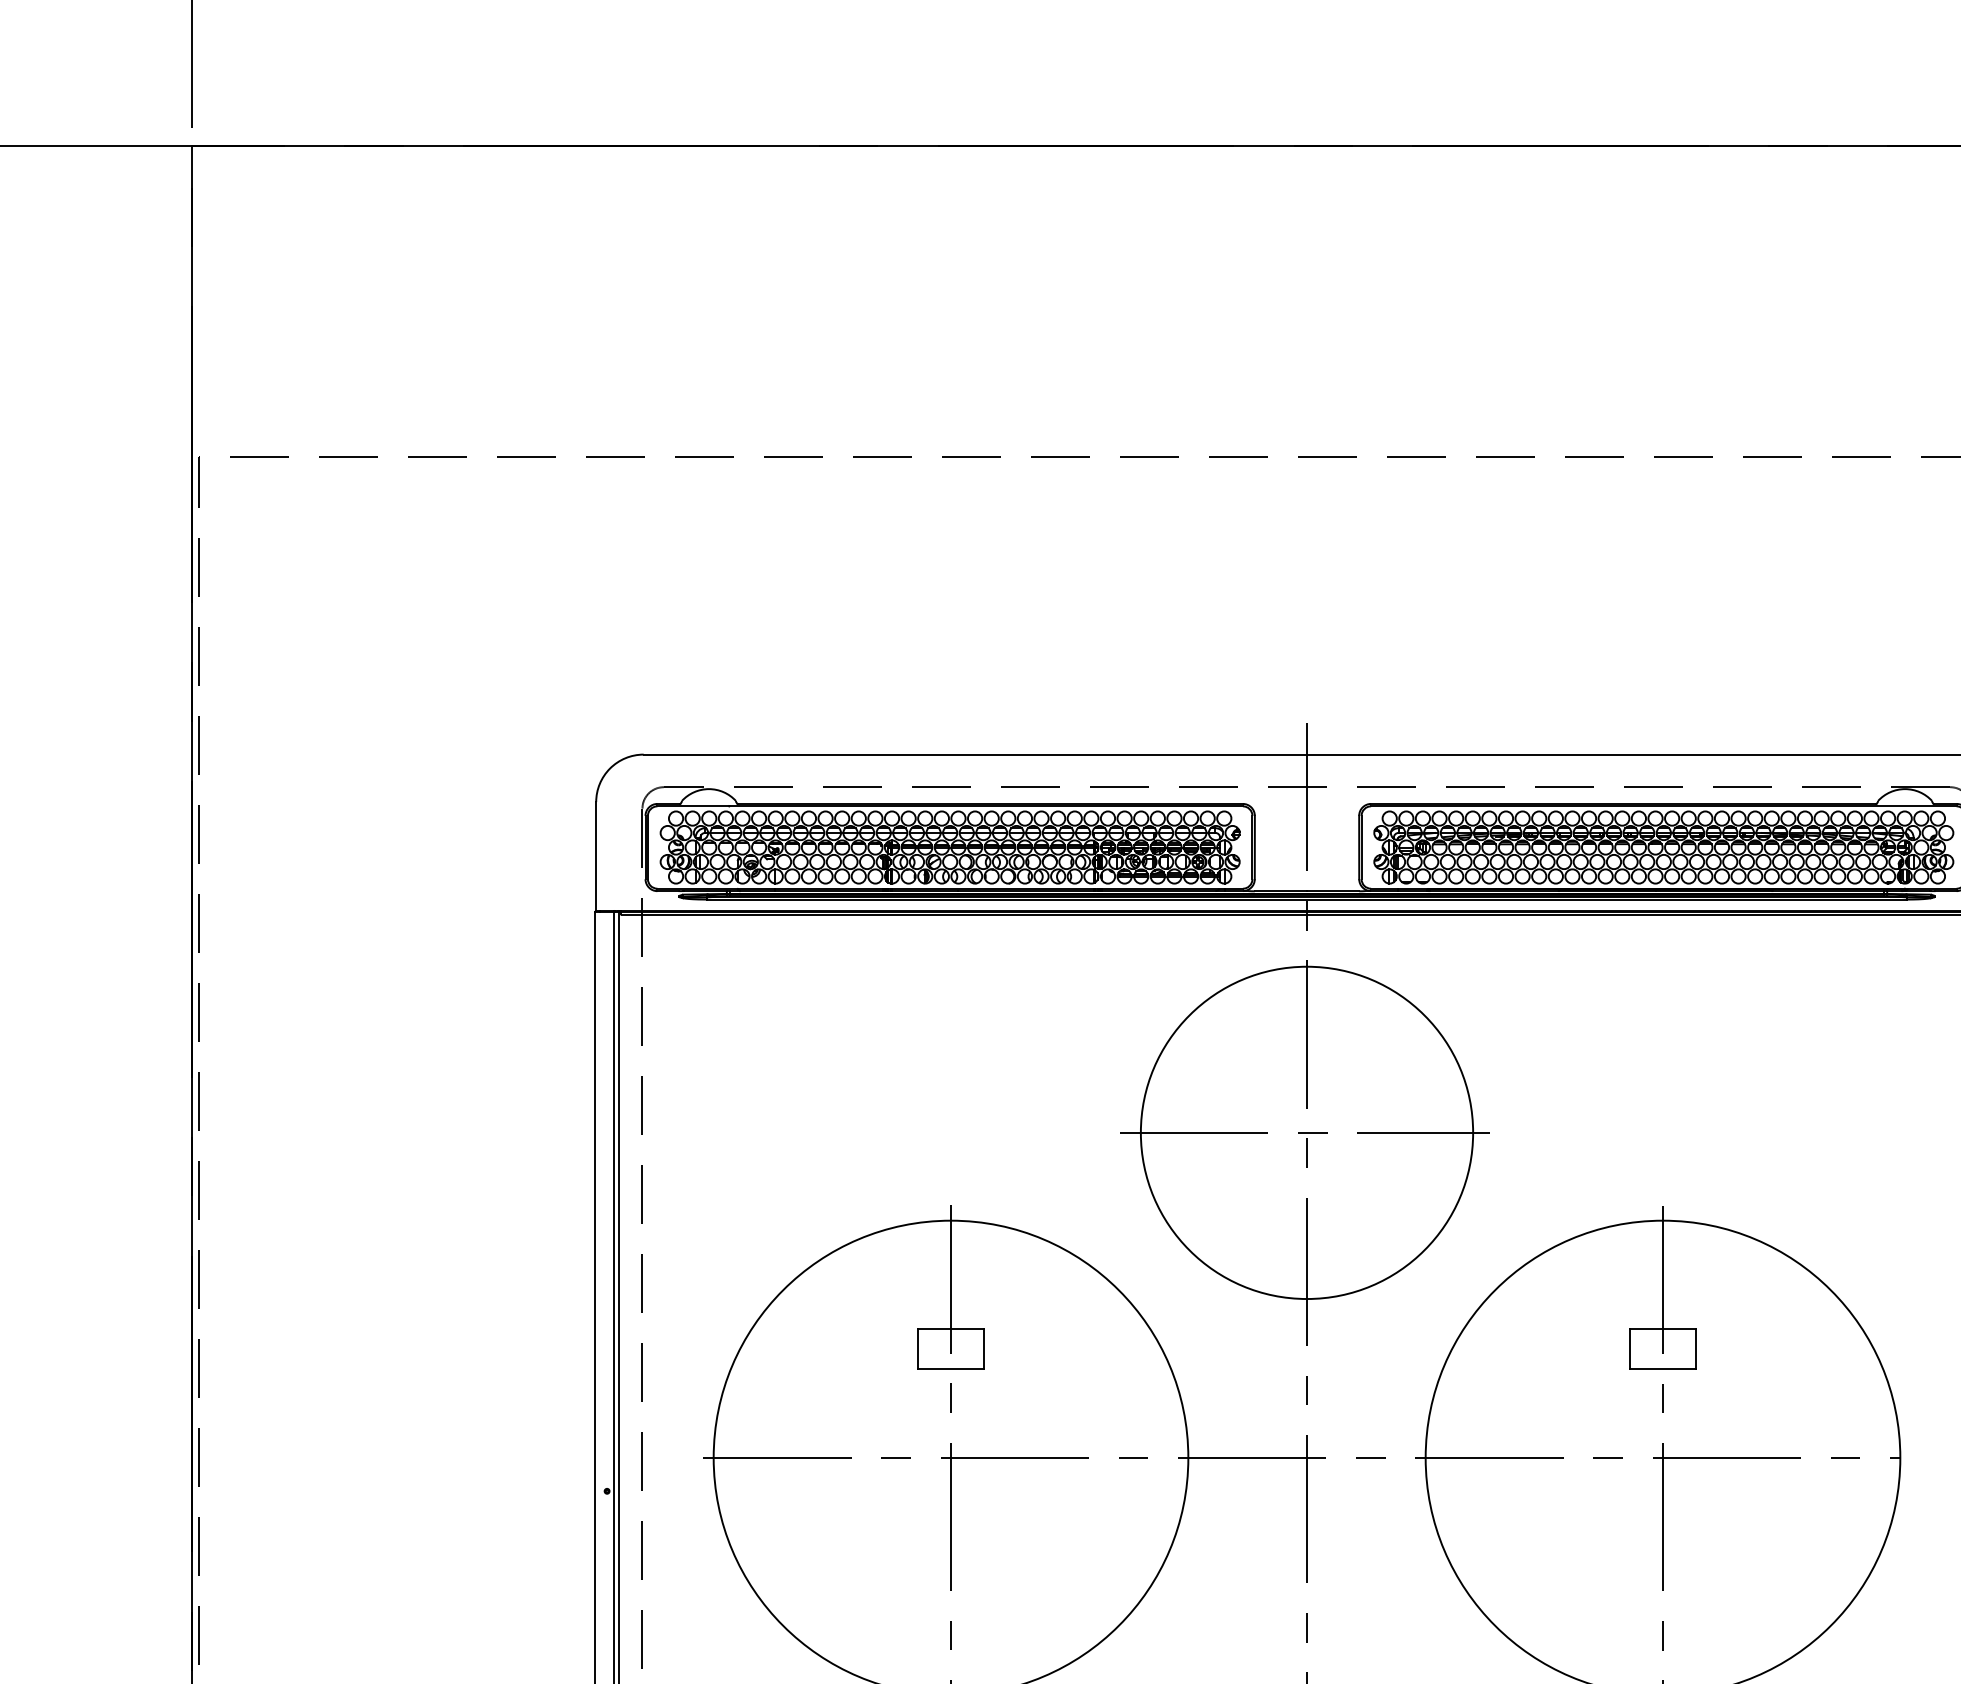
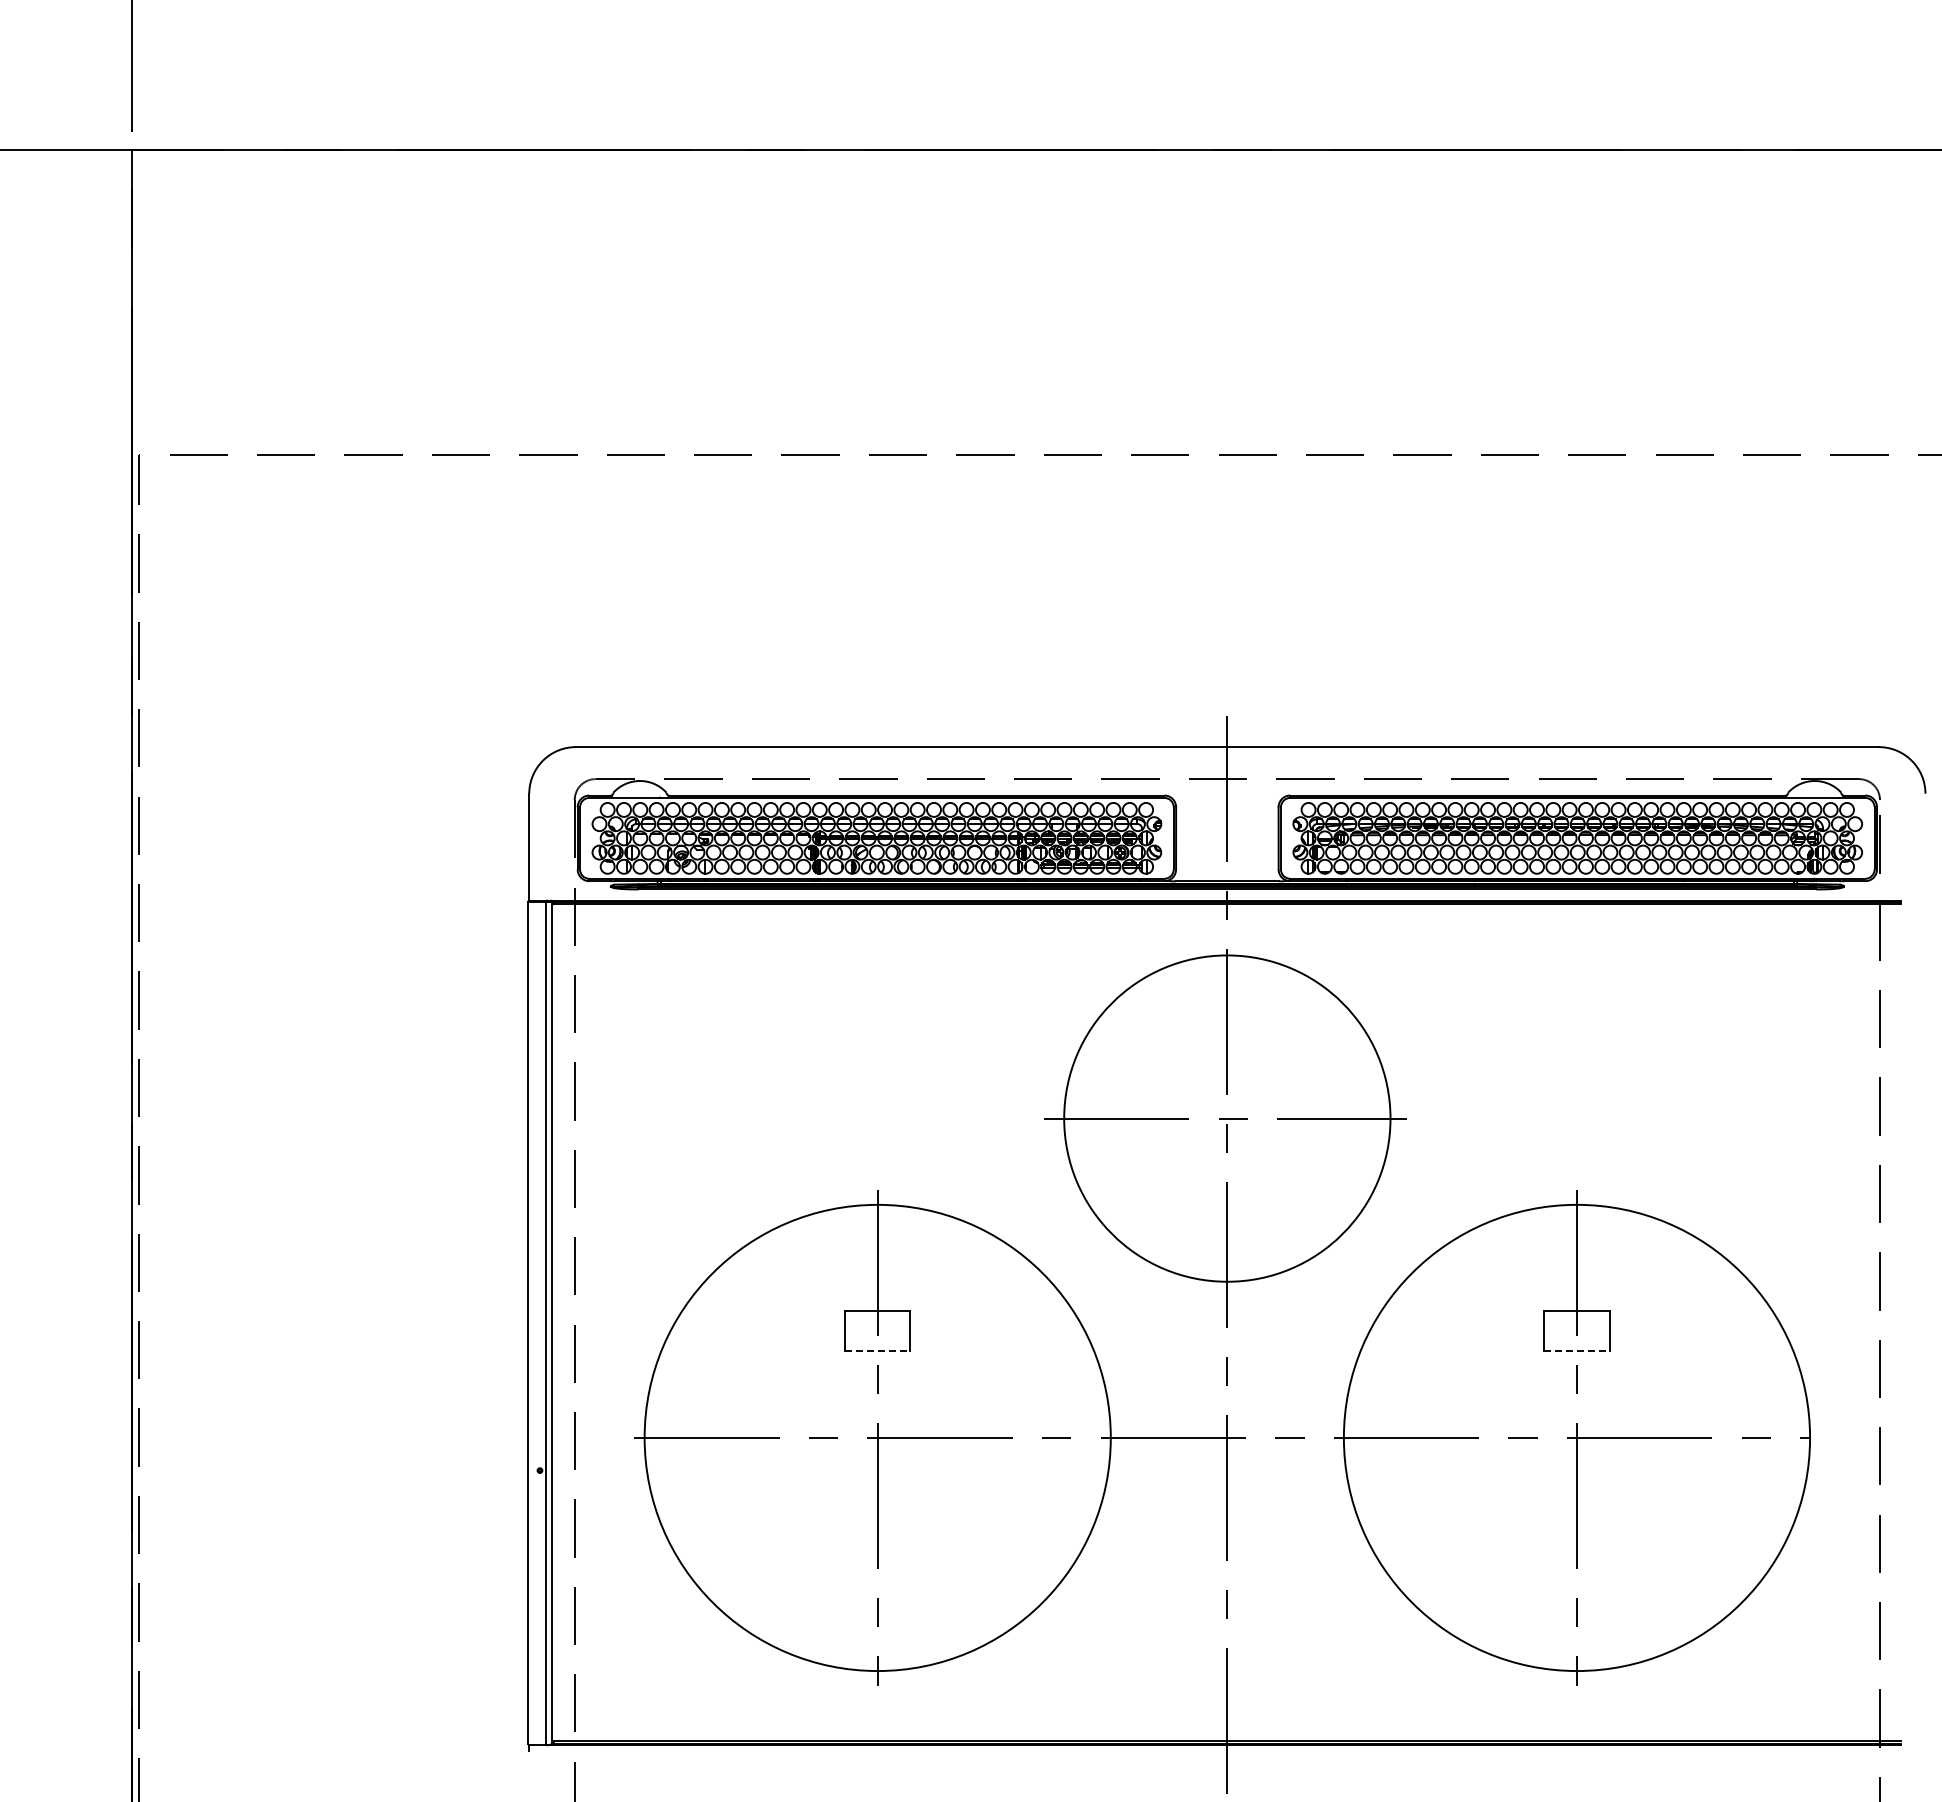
line: (950, 1368) -> (877, 1350), solid -> dashed
line: (1662, 1368) -> (1576, 1350), solid -> dashed

